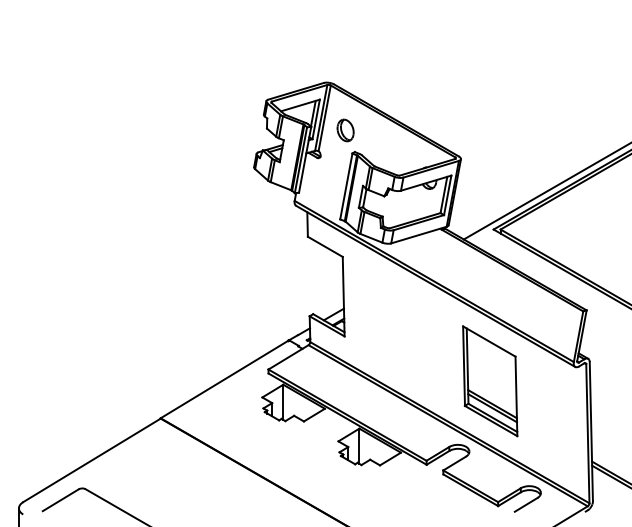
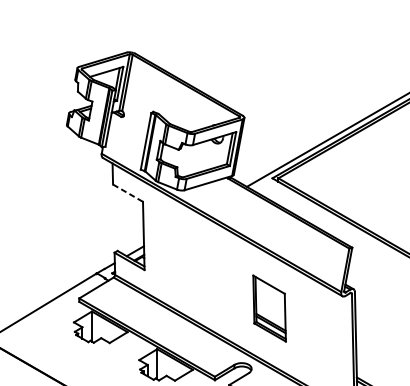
part: (345, 130) -> (145, 93), removed
line: (325, 247) -> (128, 193), solid -> dashed
part: (490, 381) -> (269, 308), size x0.7

